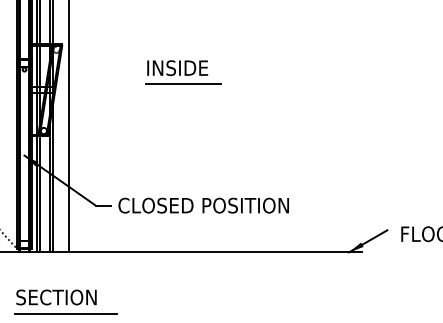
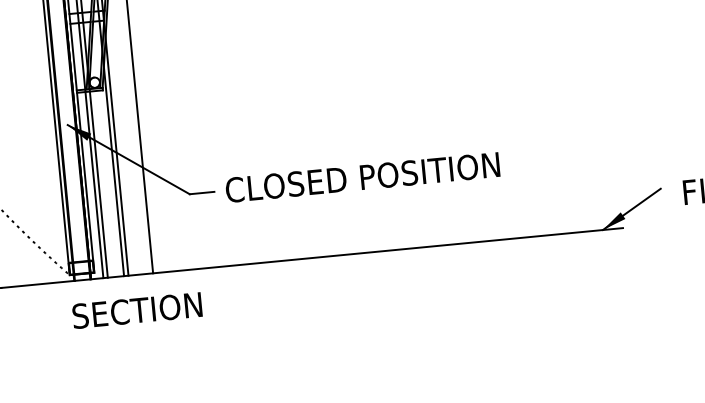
text: (56, 297) -> (137, 310), moved
line: (65, 313) -> (157, 371), removed

